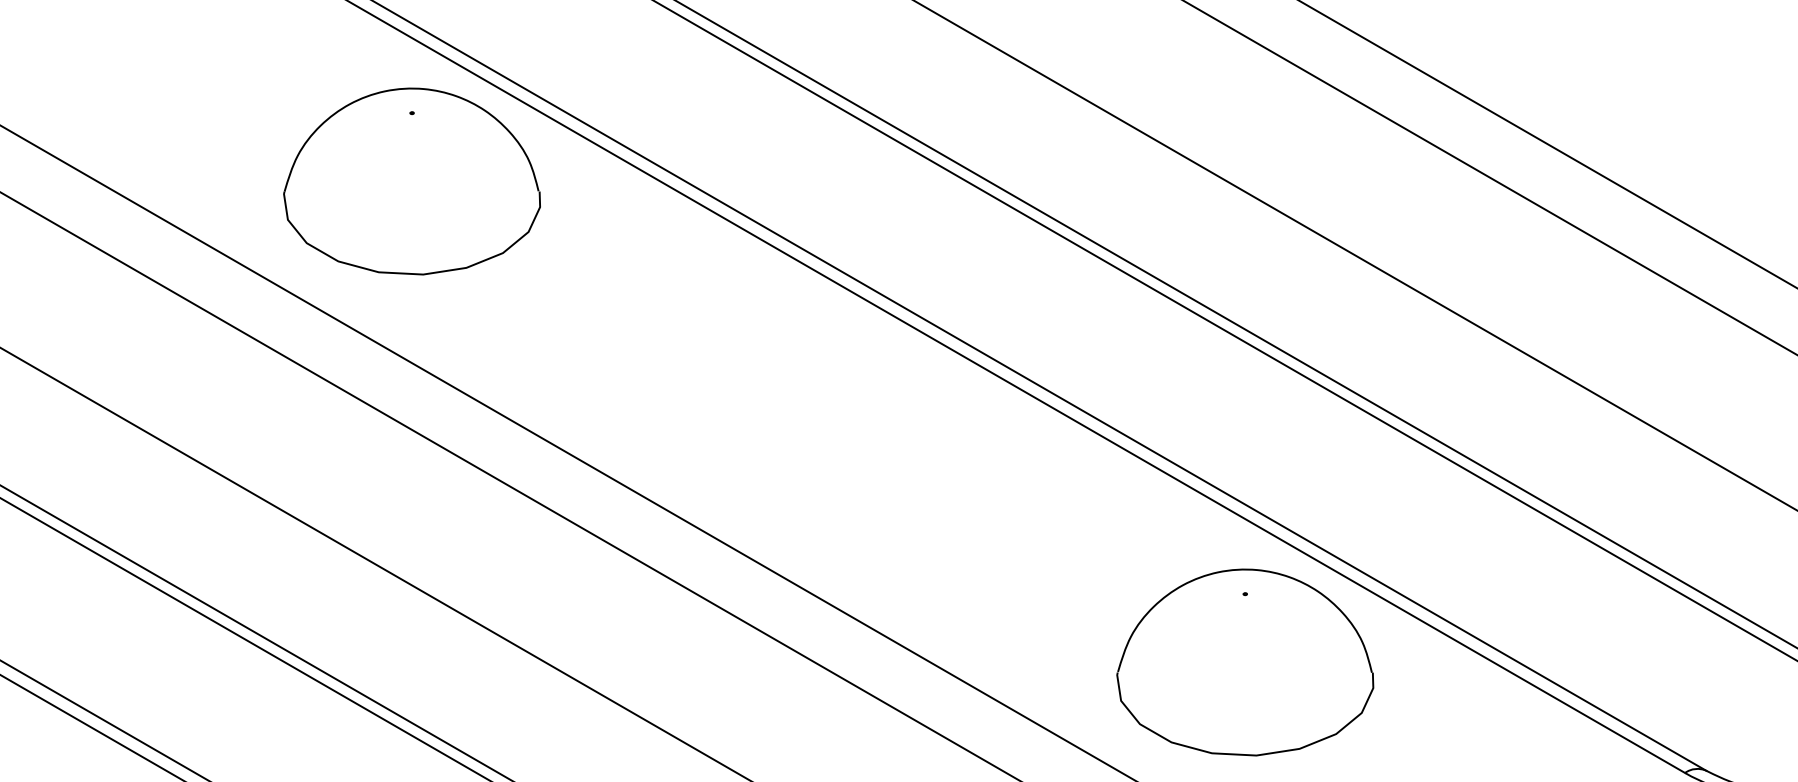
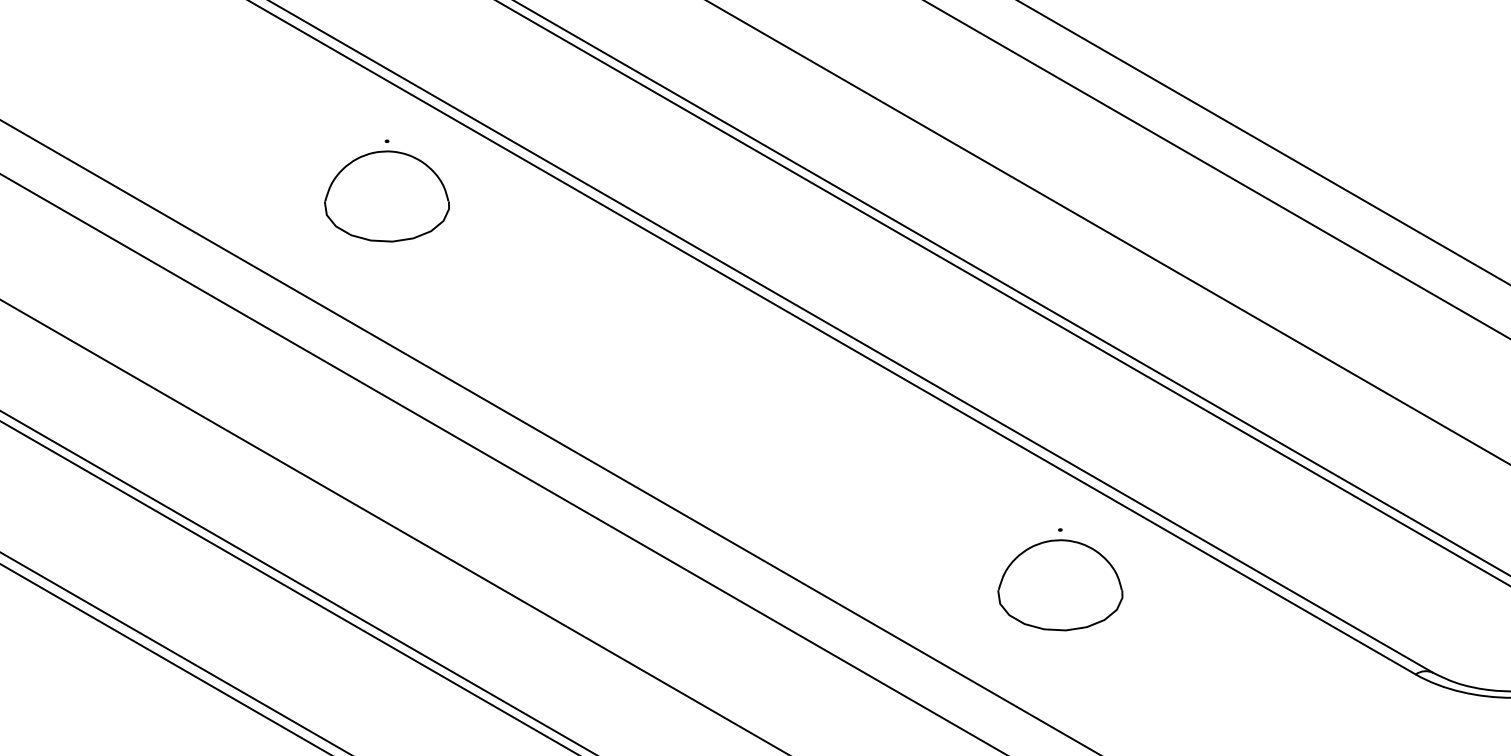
part: (411, 181) -> (386, 196), size x0.6
part: (1245, 662) -> (1060, 585), size x0.6

